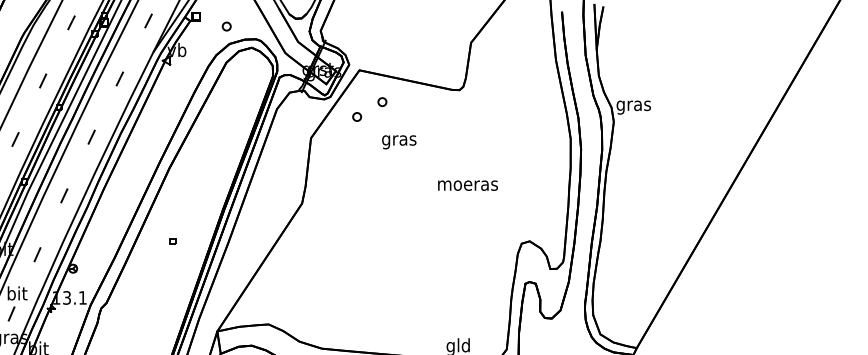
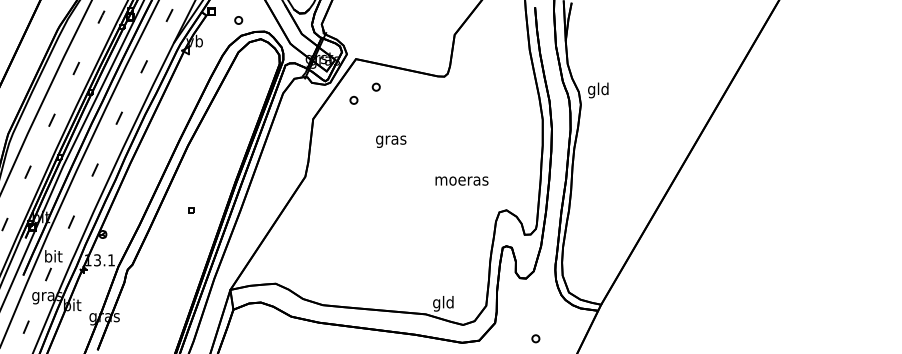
text: (633, 105) -> (598, 90), gras -> gld
text: (399, 142) -> (391, 141), moved
text: (467, 185) -> (461, 180), moved

